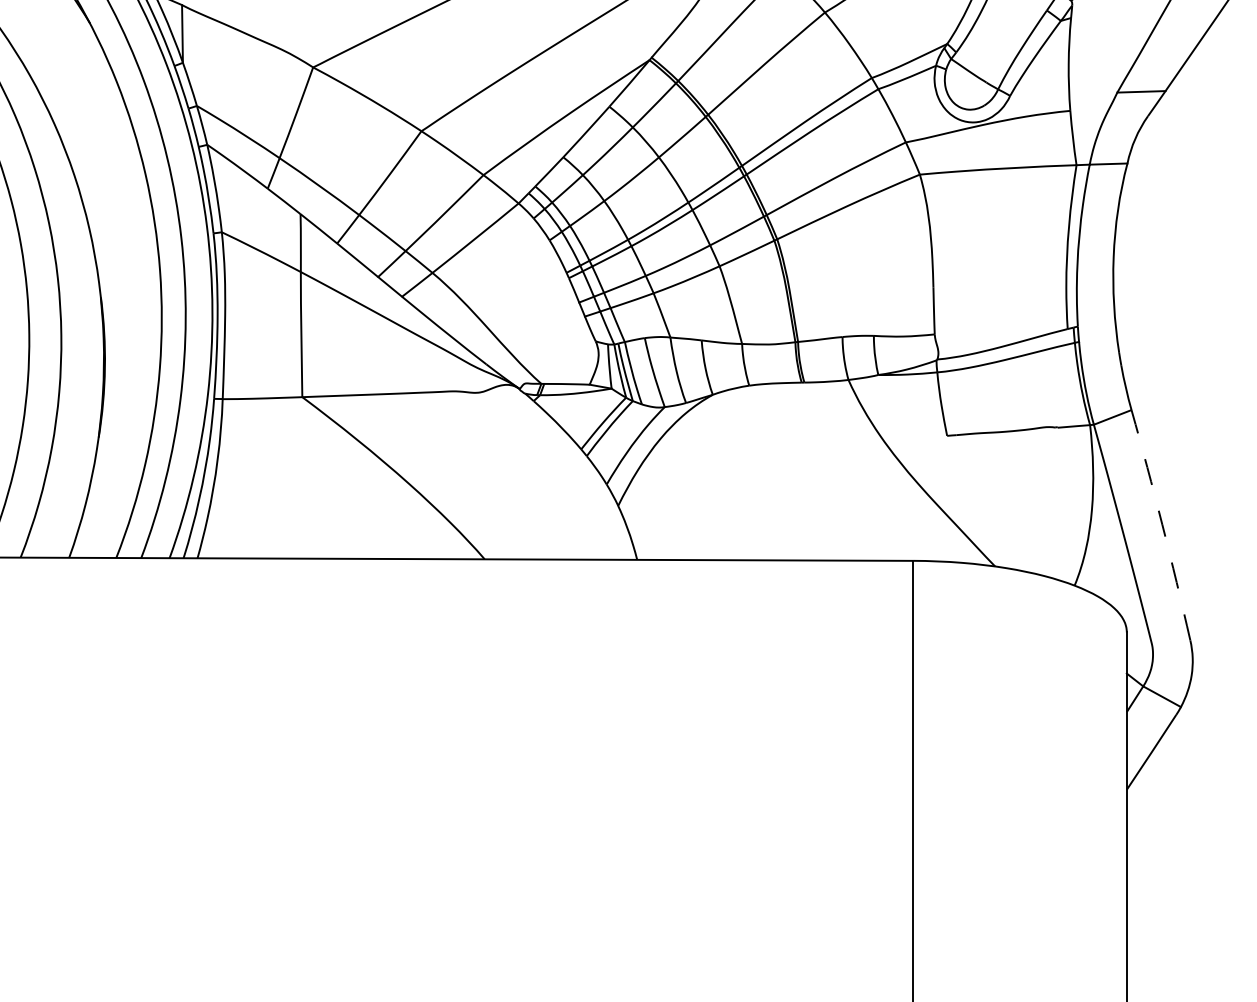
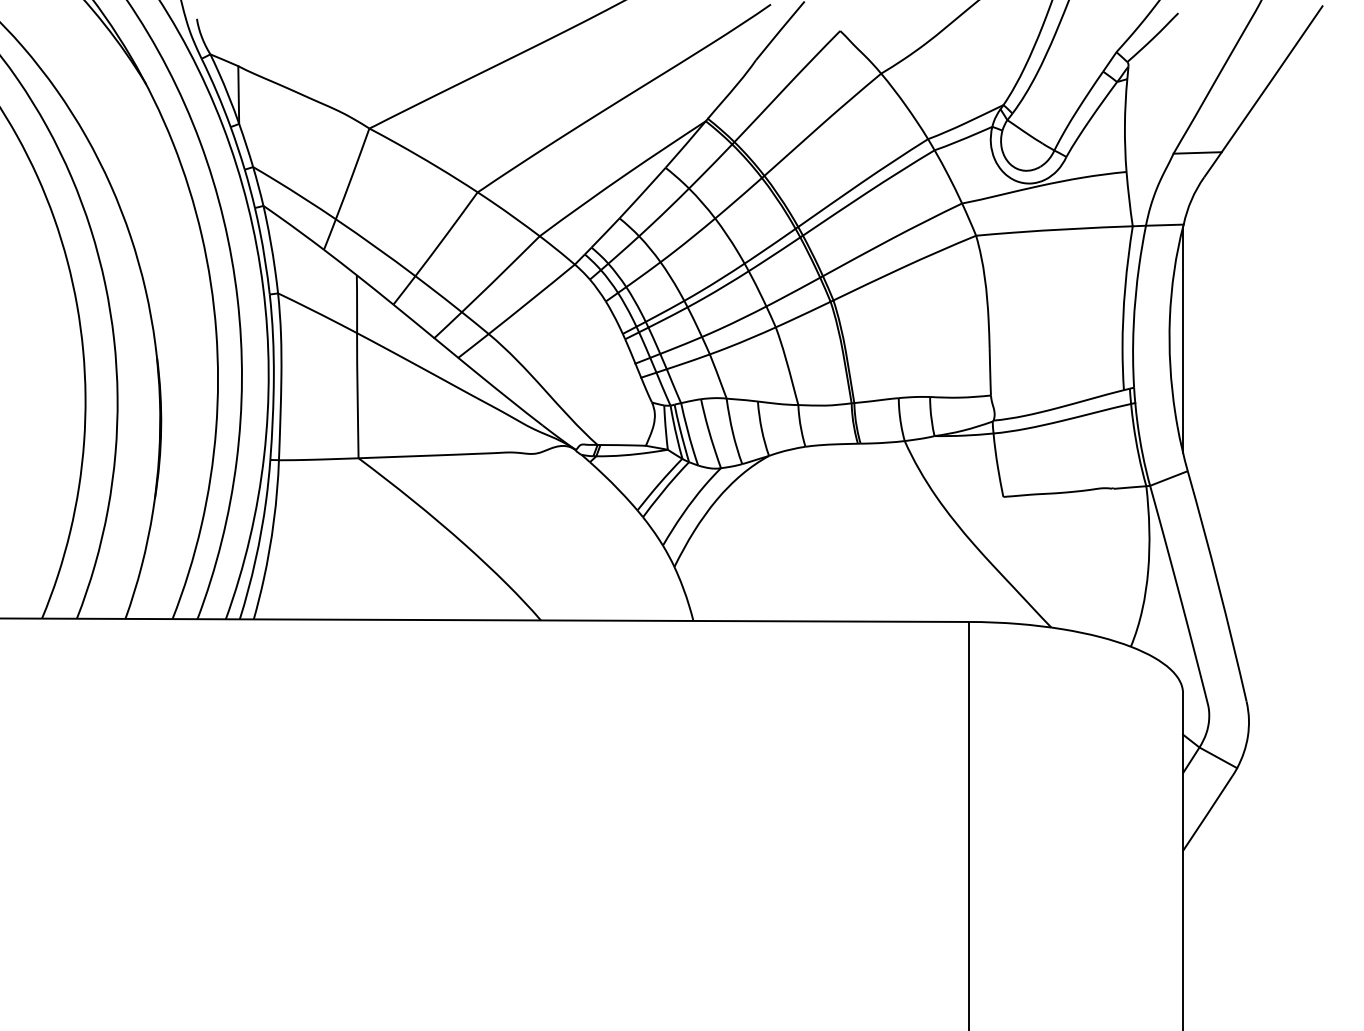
line: (1127, 278) -> (1183, 339), added
arc: (1162, 525) -> (1218, 586), dashed -> solid

